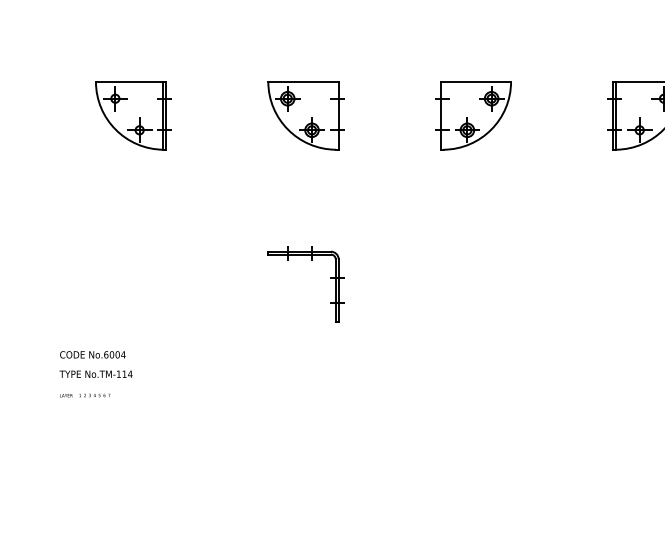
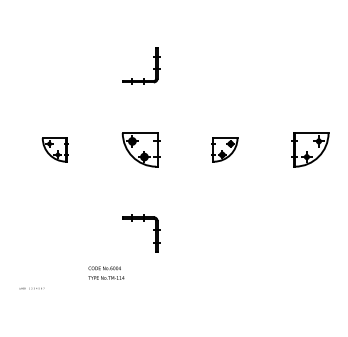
part: (132, 115) -> (55, 149), size x0.7
part: (473, 115) -> (224, 149), size x0.7
text: (96, 363) -> (106, 272), moved

